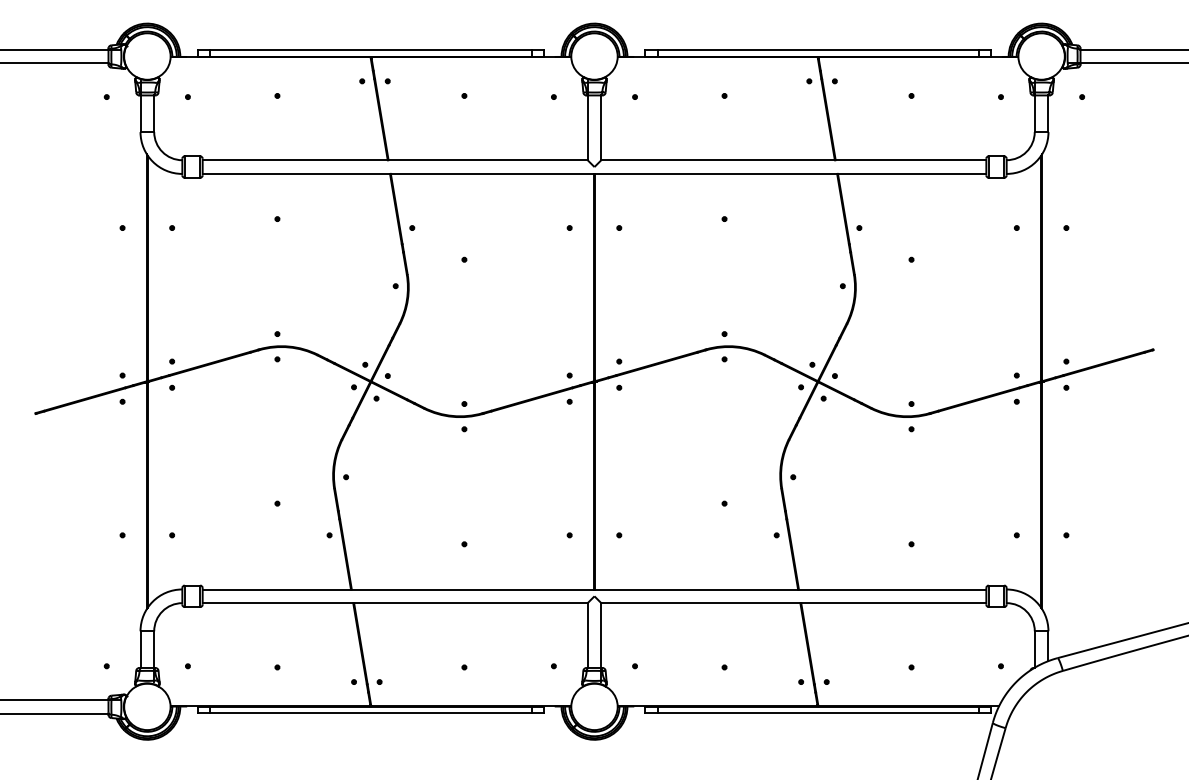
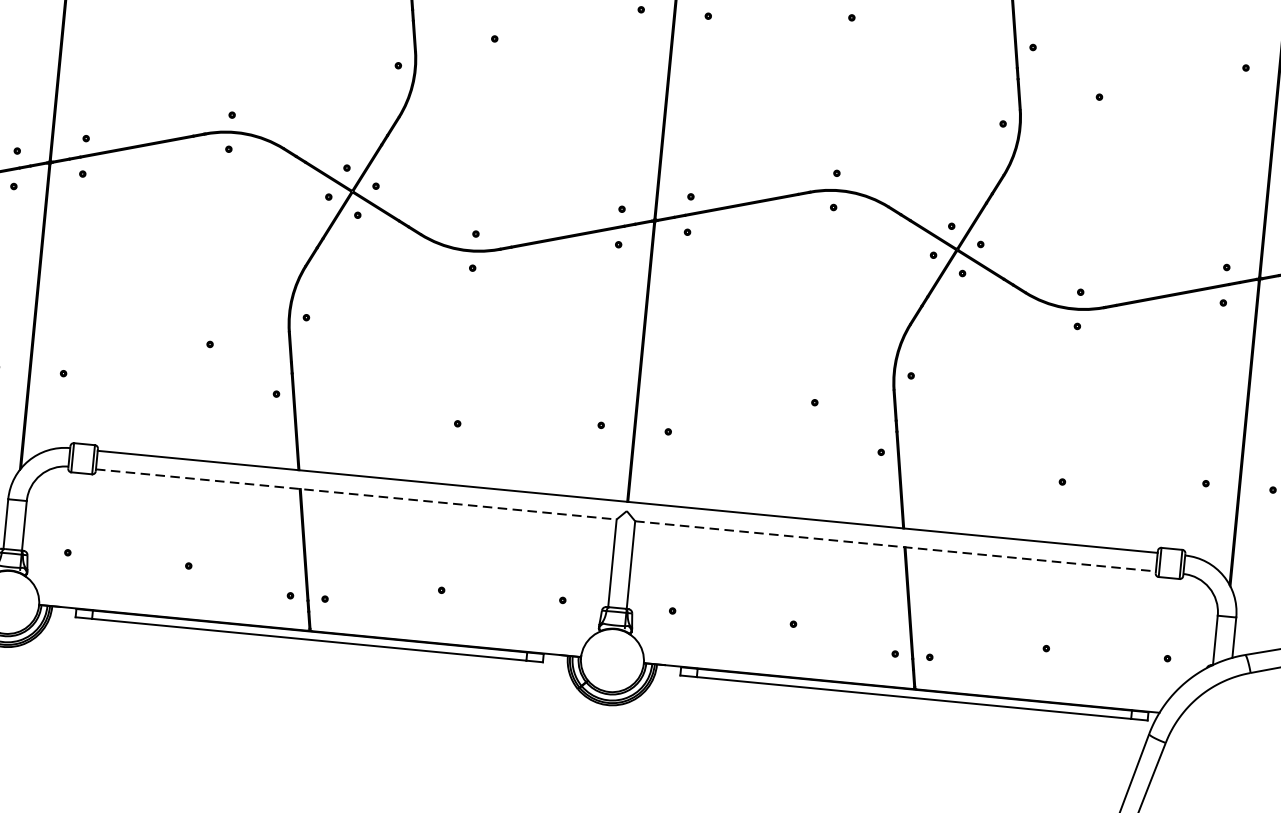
line: (395, 603) -> (356, 494), solid -> dashed
line: (793, 603) -> (895, 546), solid -> dashed

